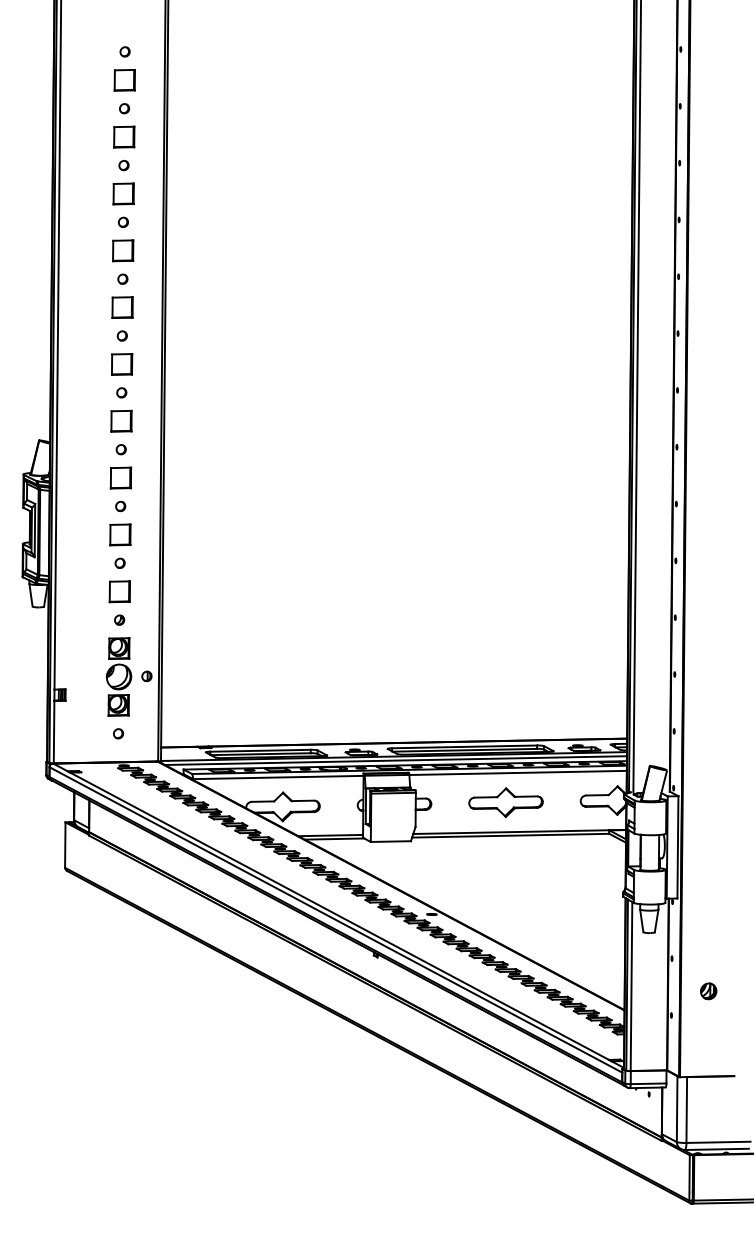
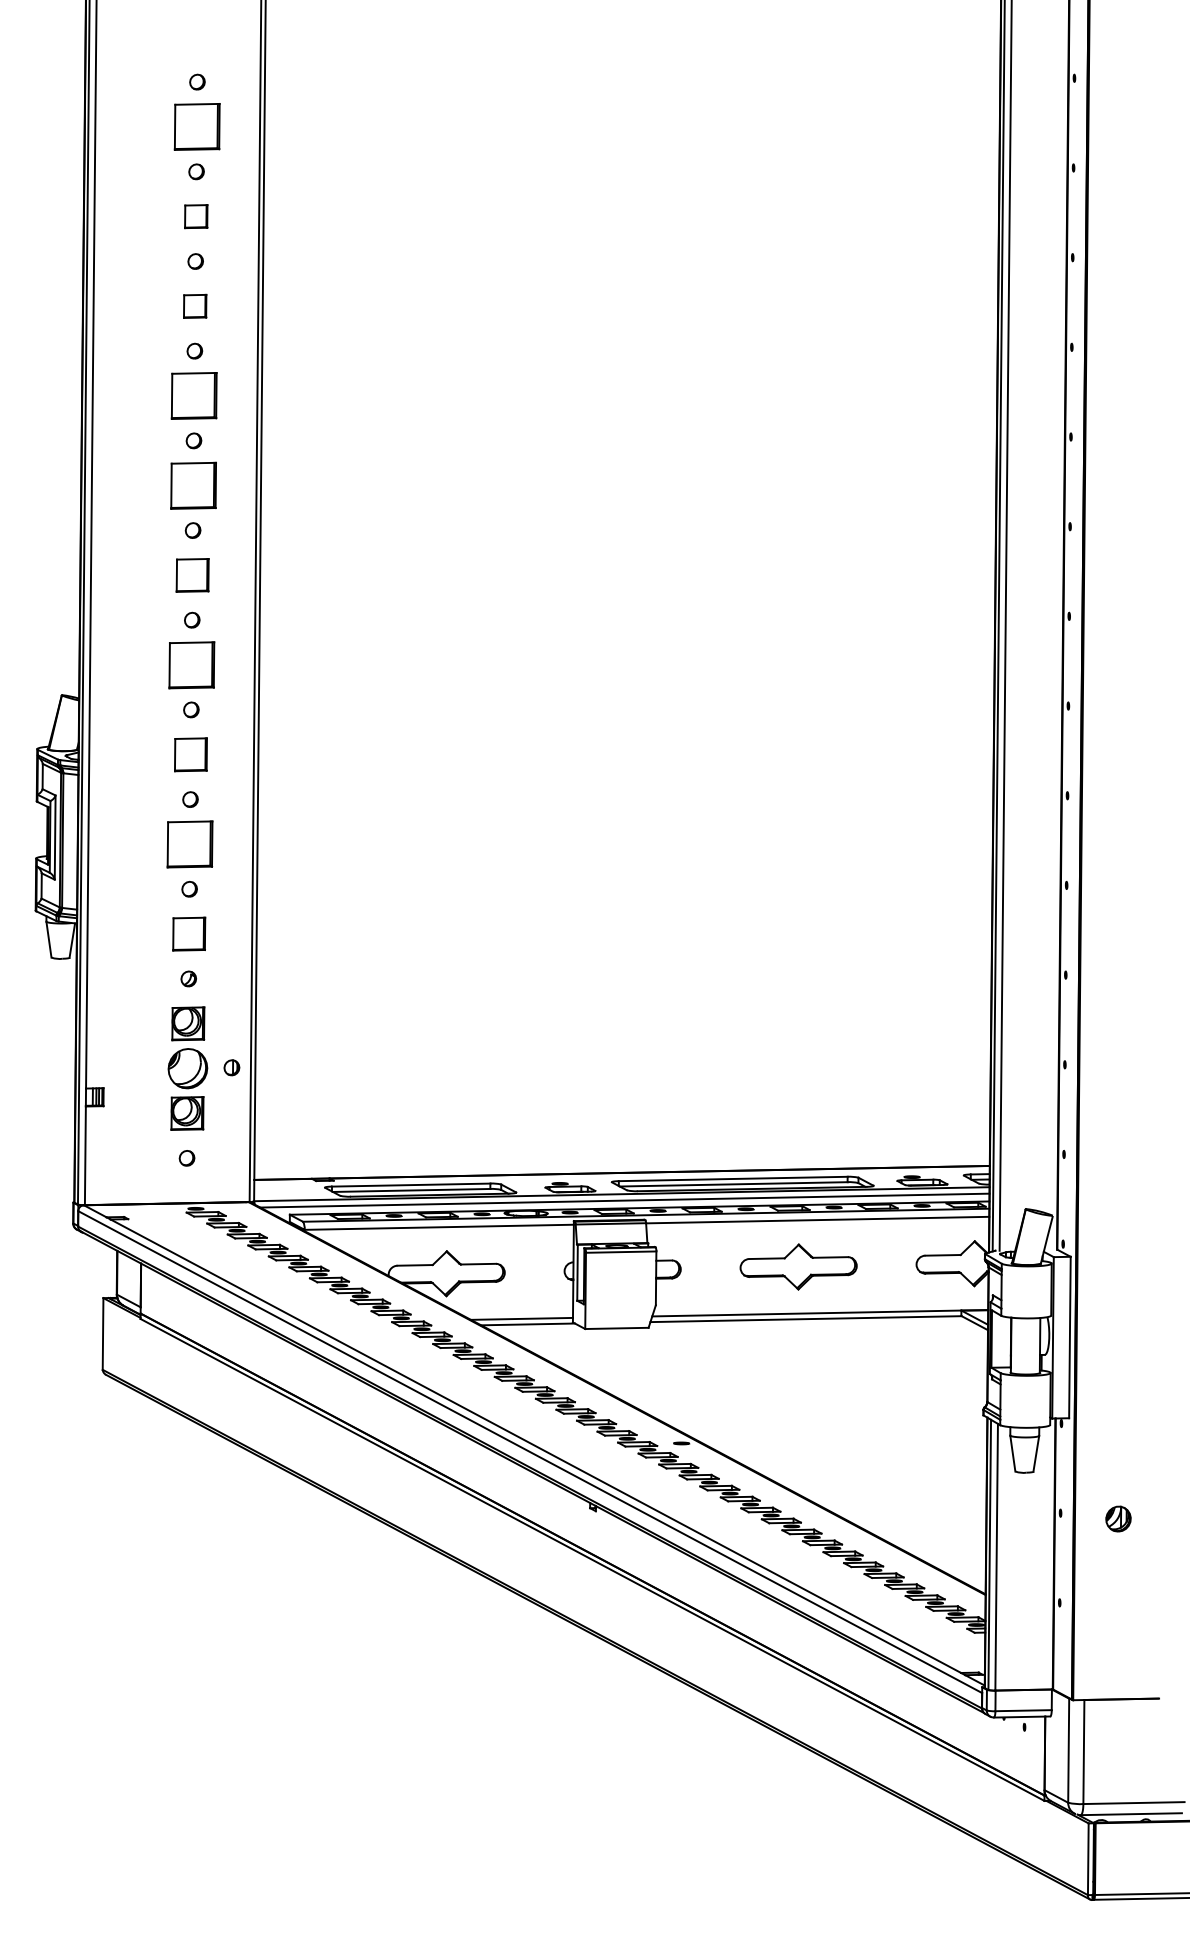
part: (124, 80) -> (196, 127), size x1.4
part: (124, 136) -> (196, 215), size x0.7
part: (123, 193) -> (194, 305), size x0.7
part: (123, 250) -> (194, 395), size x1.4
part: (122, 307) -> (193, 485), size x1.4
part: (121, 420) -> (191, 663), size x1.4
part: (120, 534) -> (190, 843), size x1.4
part: (708, 991) -> (1118, 1519), moved

